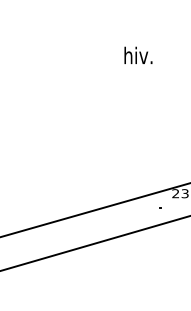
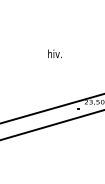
text: (137, 54) -> (54, 53), moved

